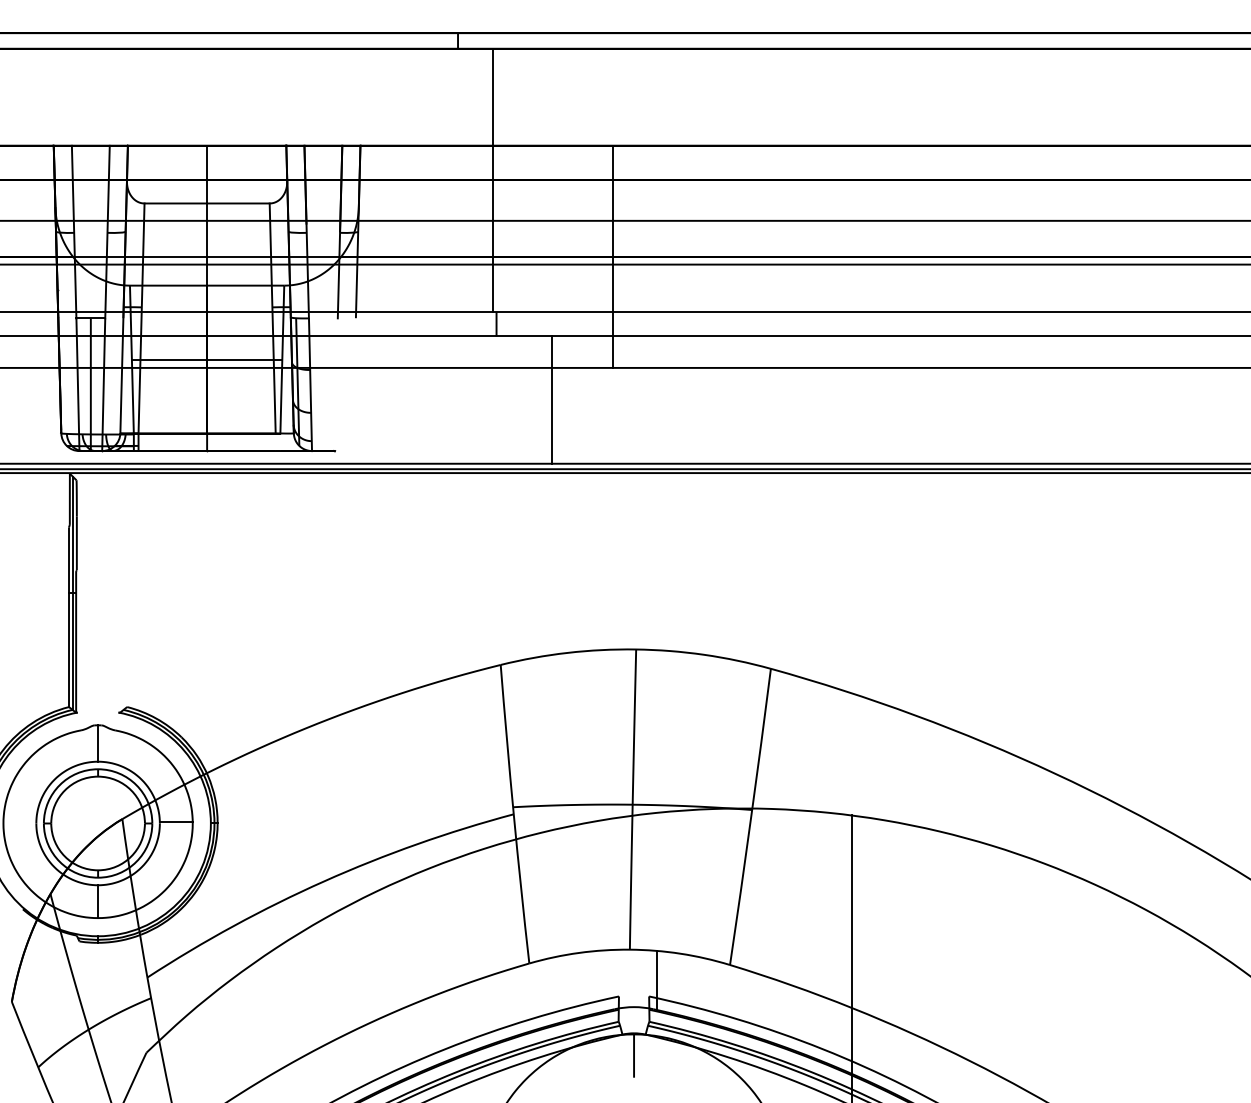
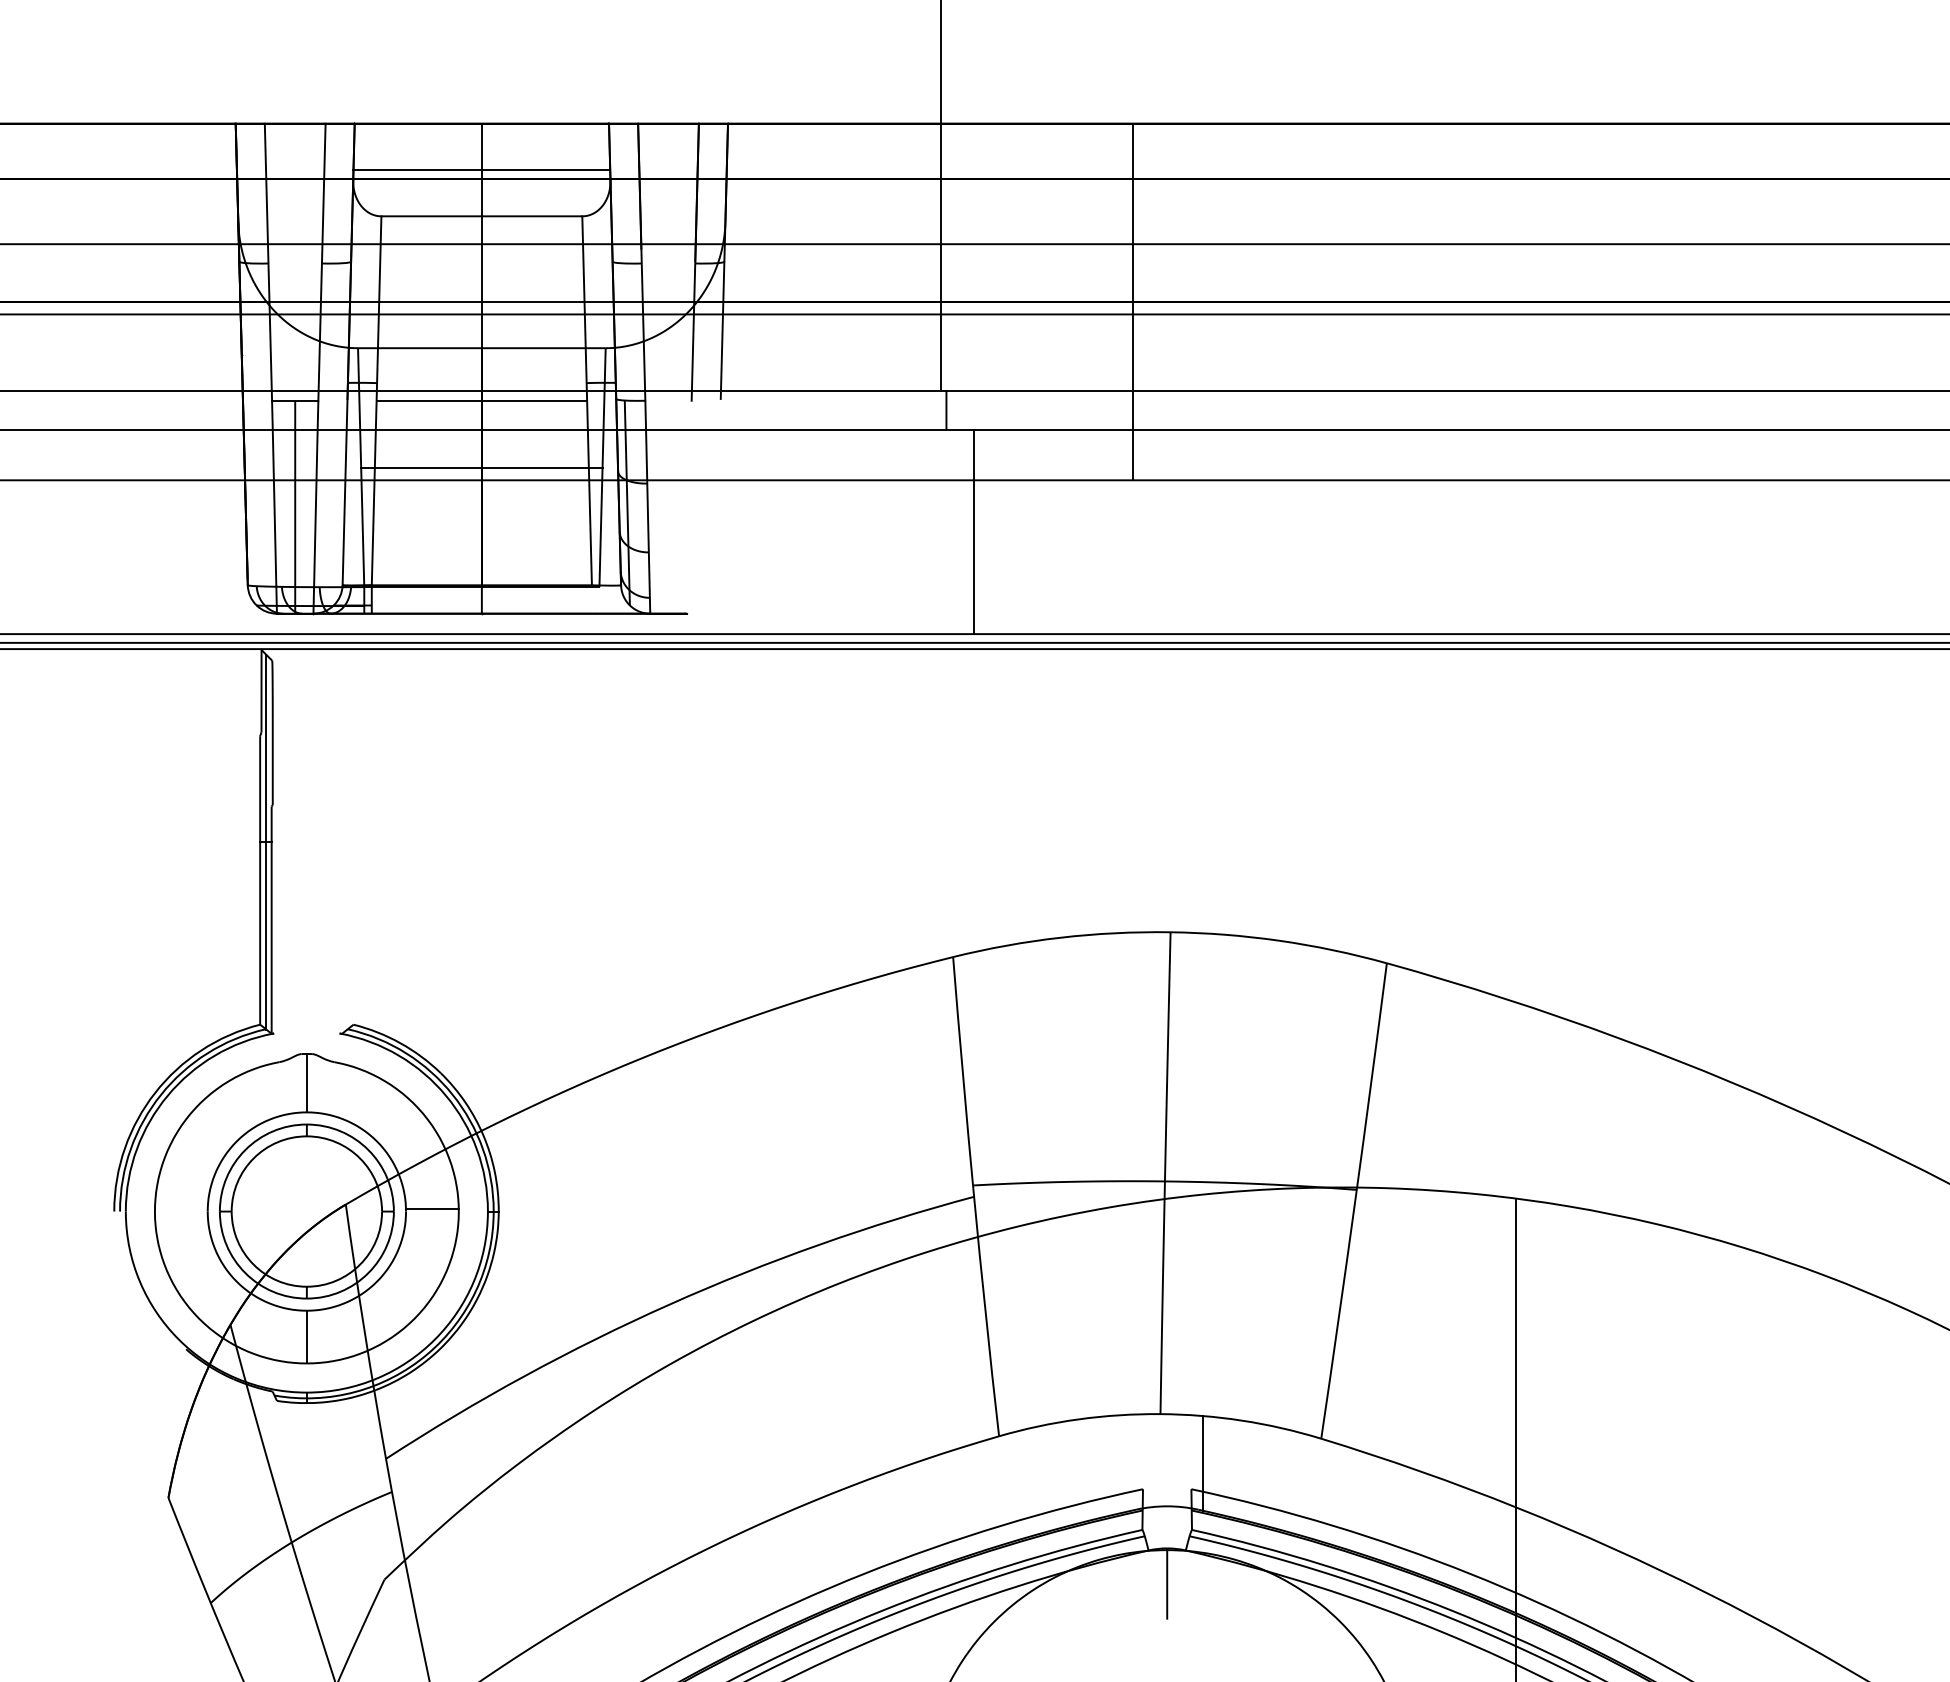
line: (207, 174) -> (482, 169), added
line: (206, 318) -> (480, 400), added
line: (551, 399) -> (973, 530), moved

